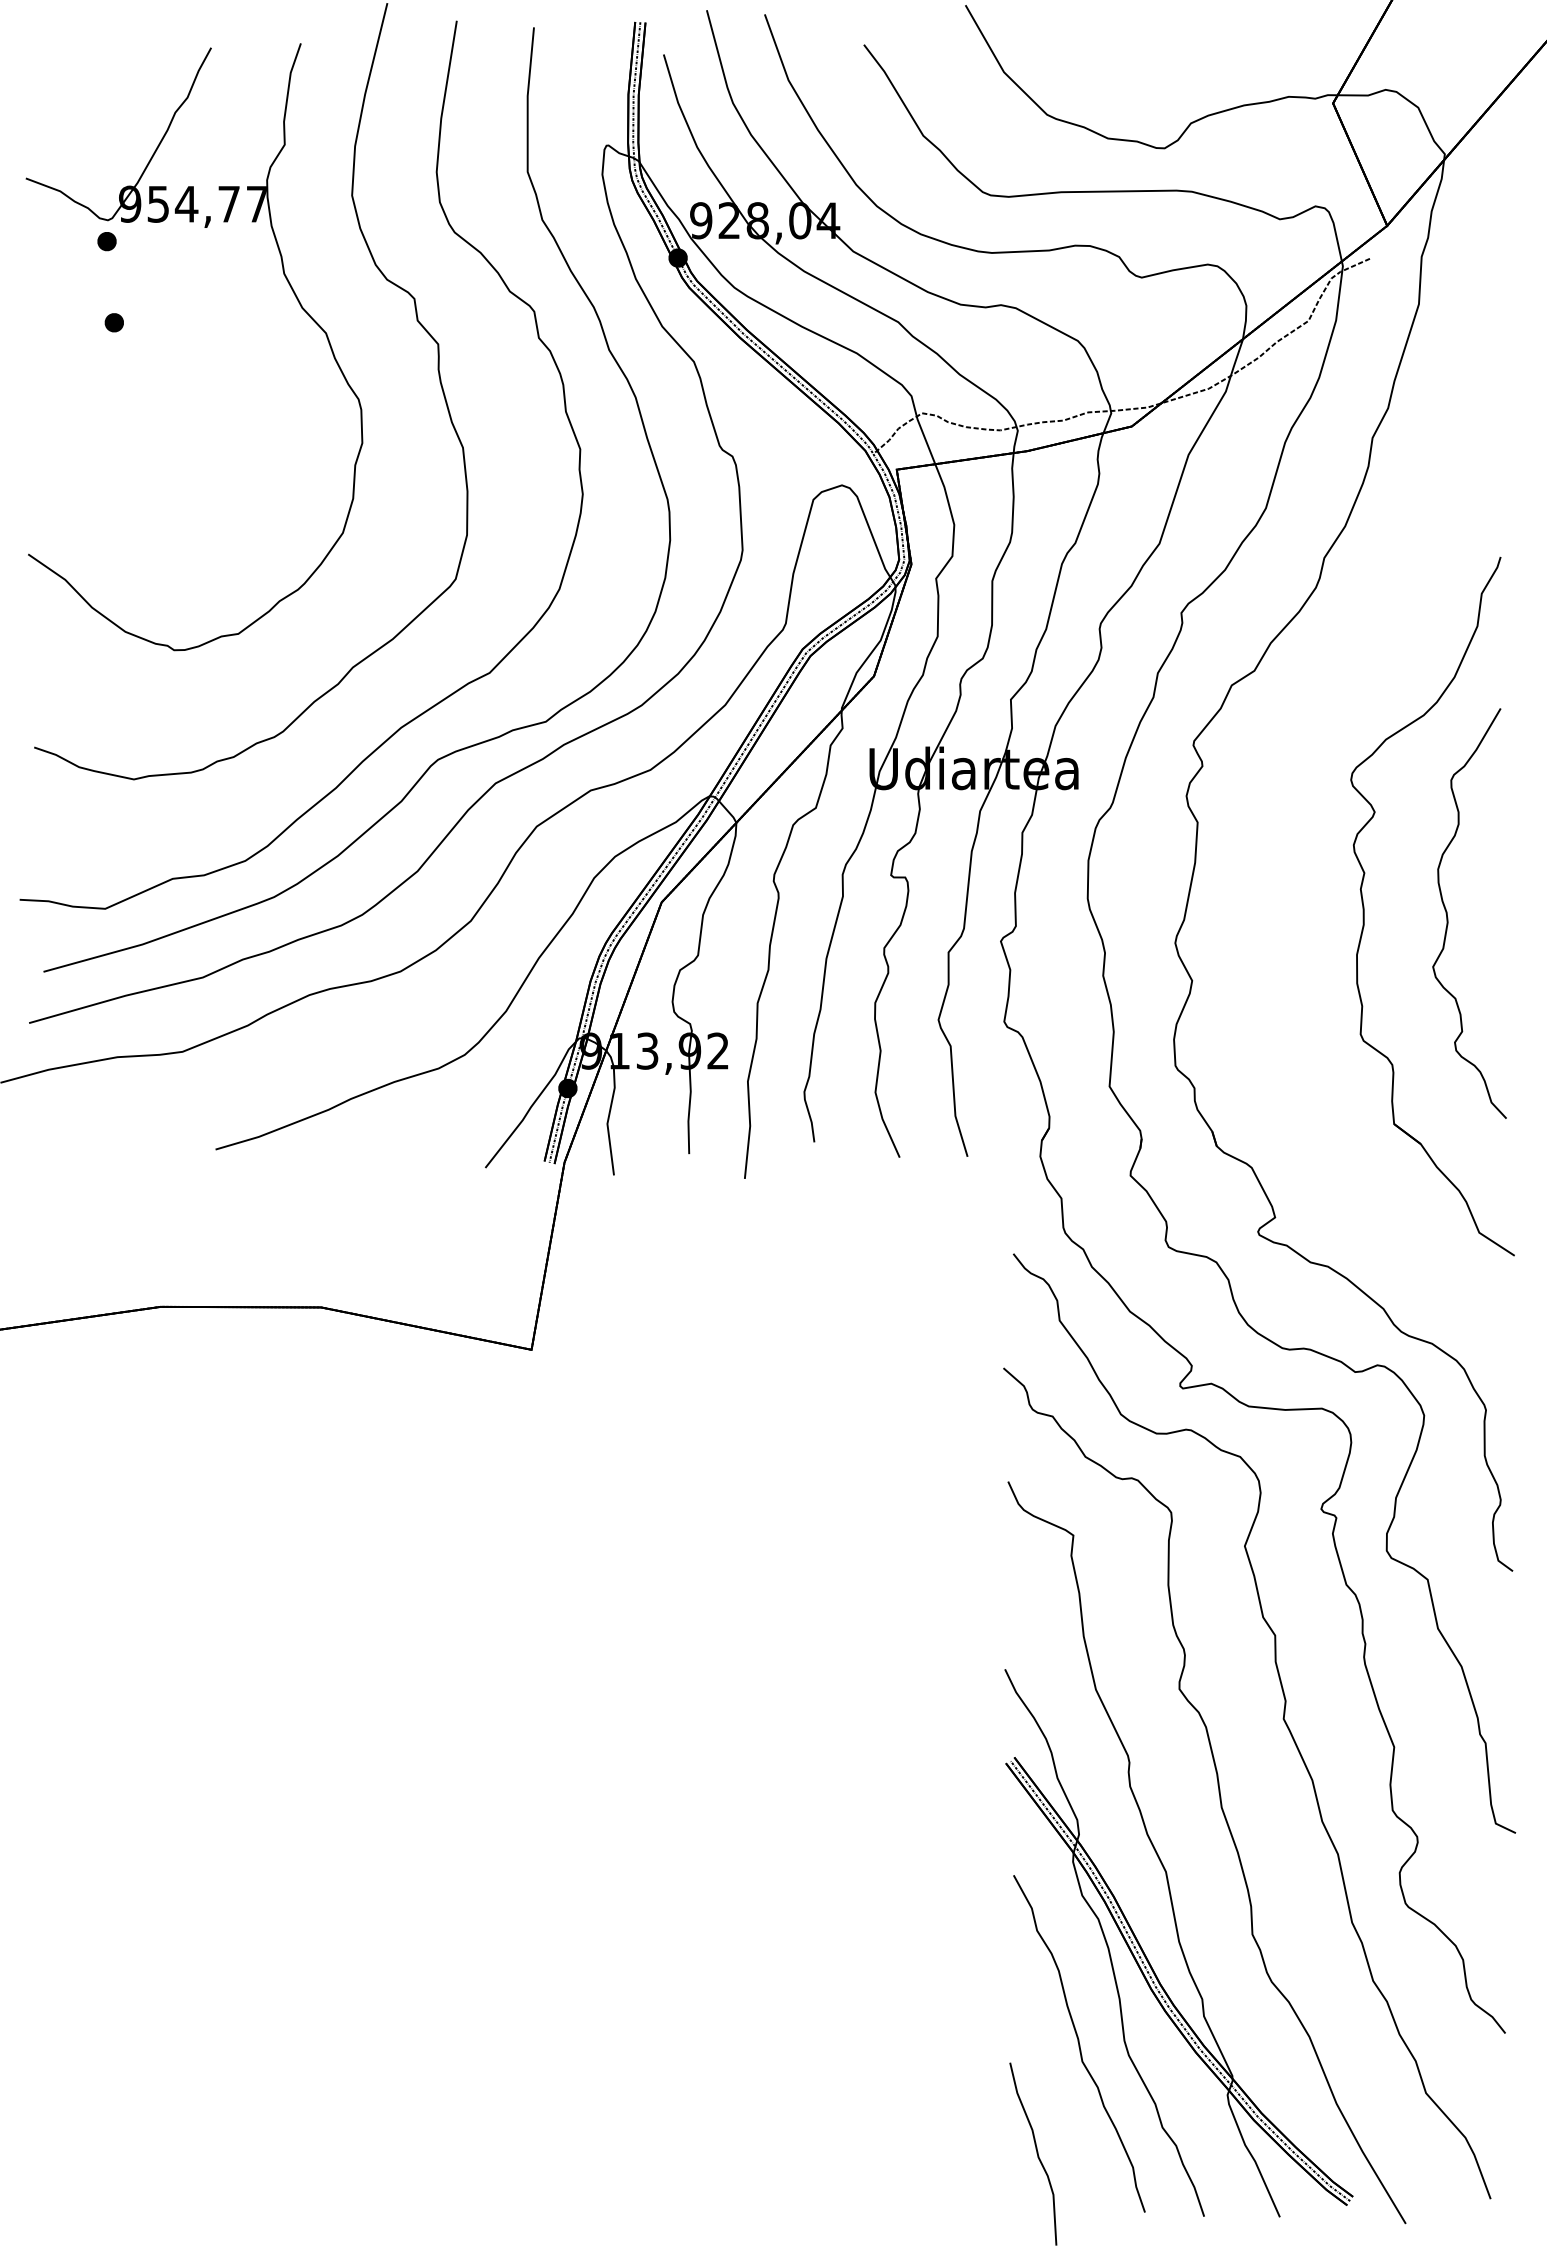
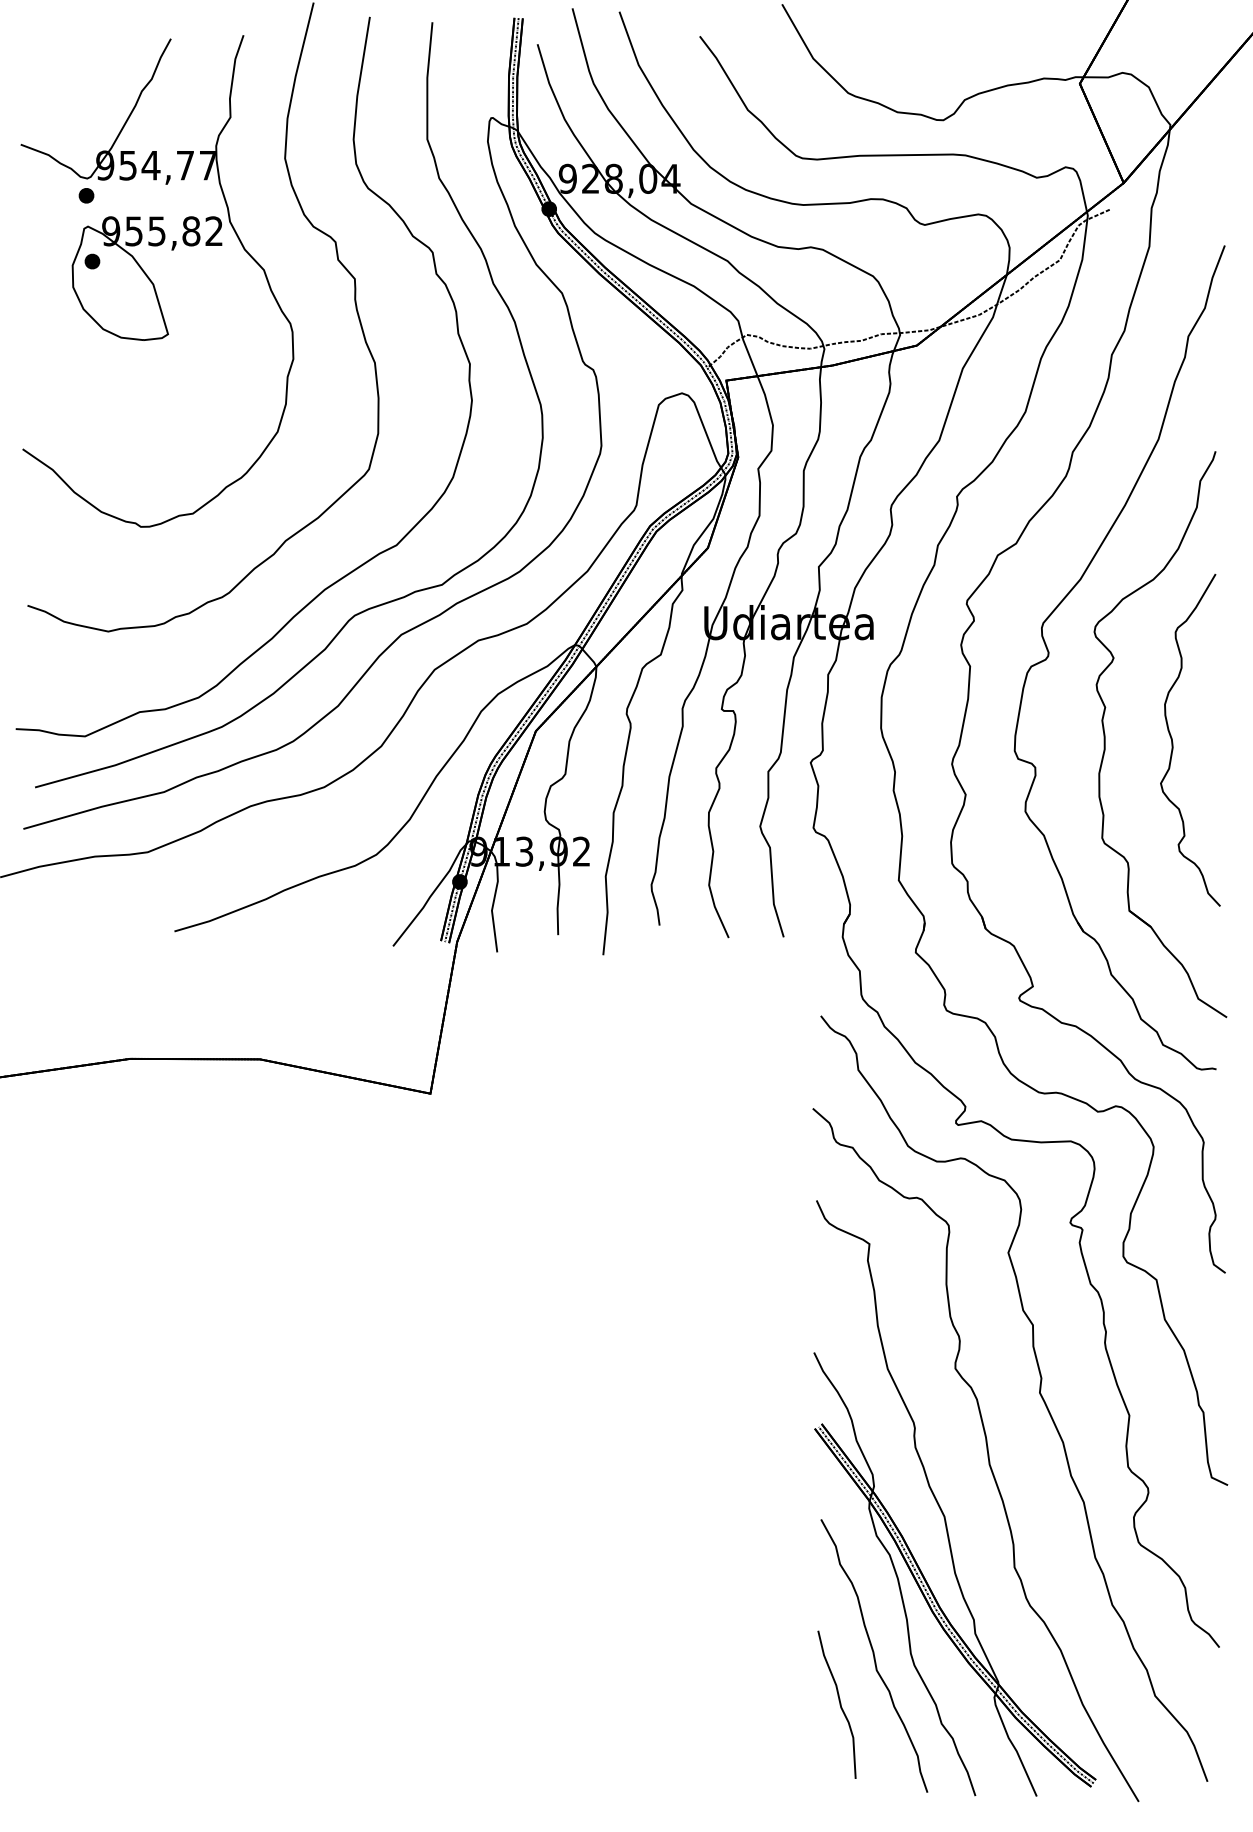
part: (181, 343) -> (146, 278), added
part: (1295, 808) -> (1049, 655), added
part: (1033, 2153) -> (837, 1704), moved

